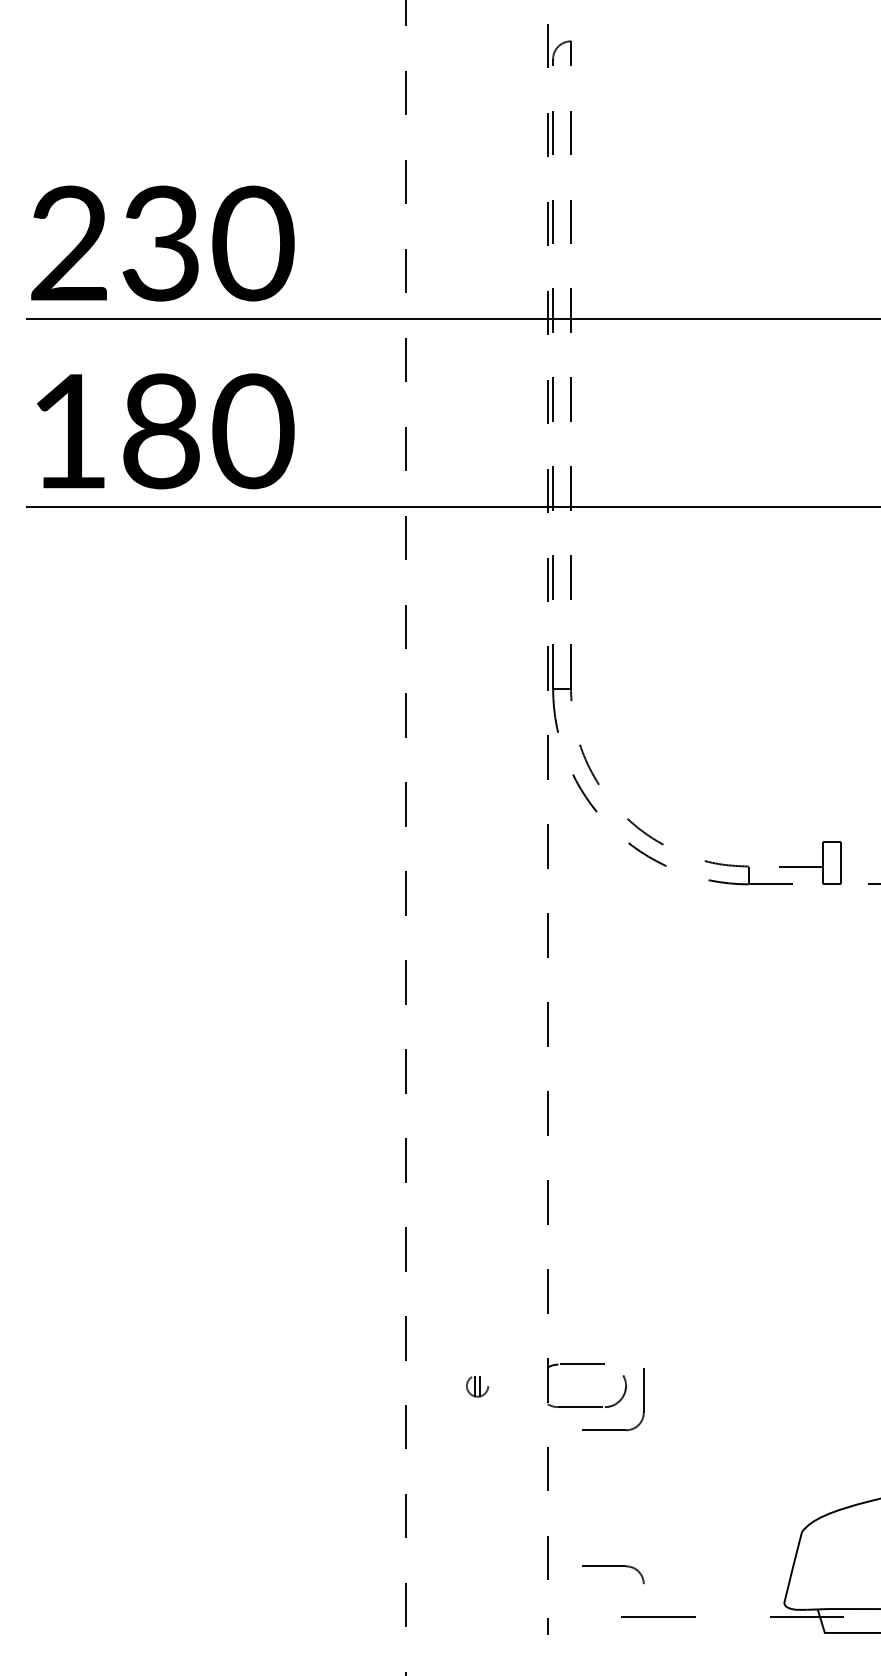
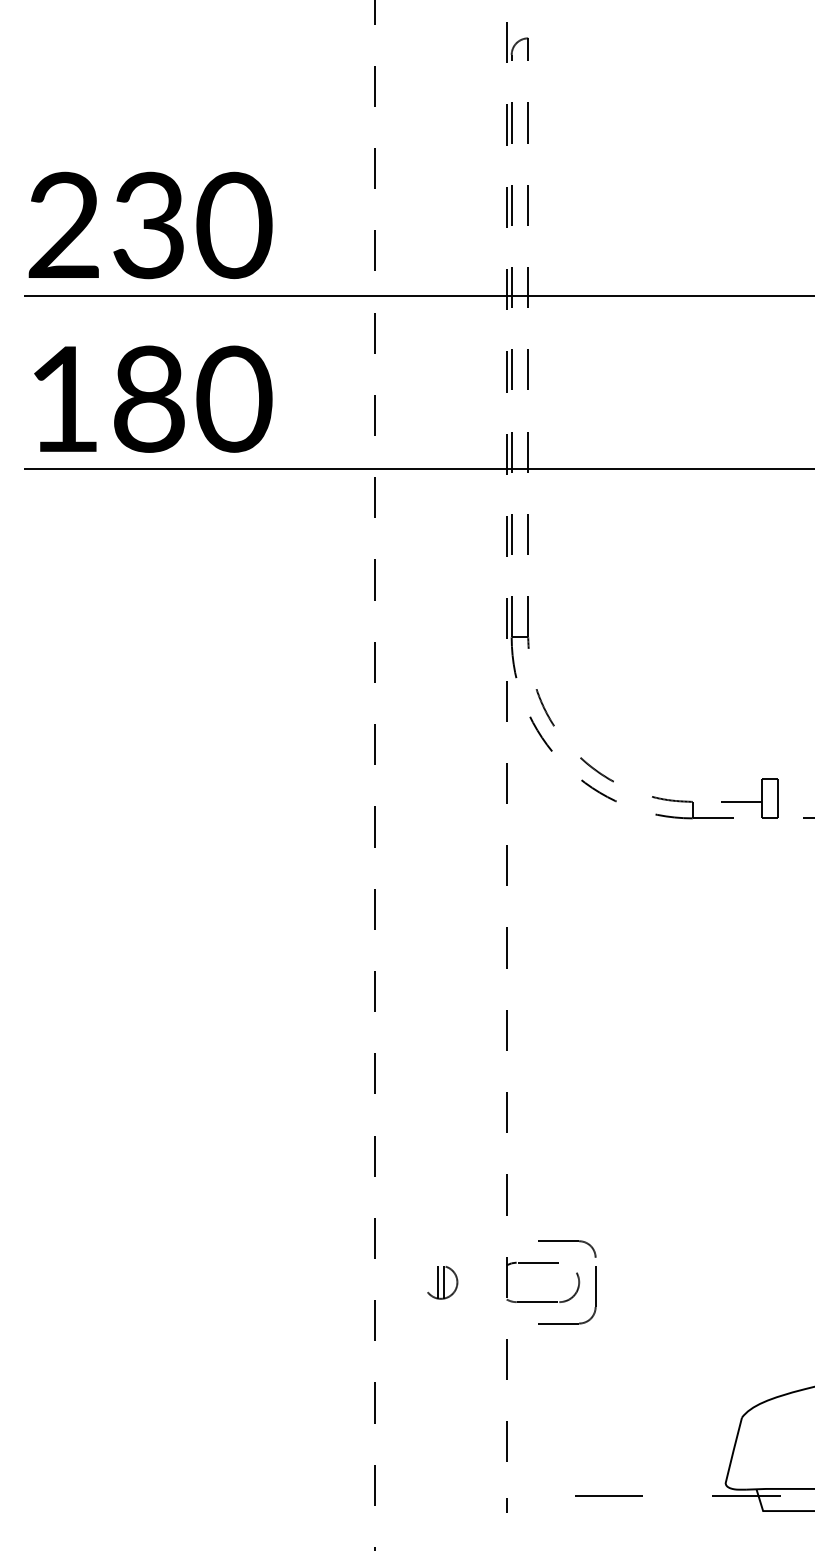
part: (478, 1386) -> (442, 1283), size x1.67
part: (613, 1566) -> (567, 1241), moved

